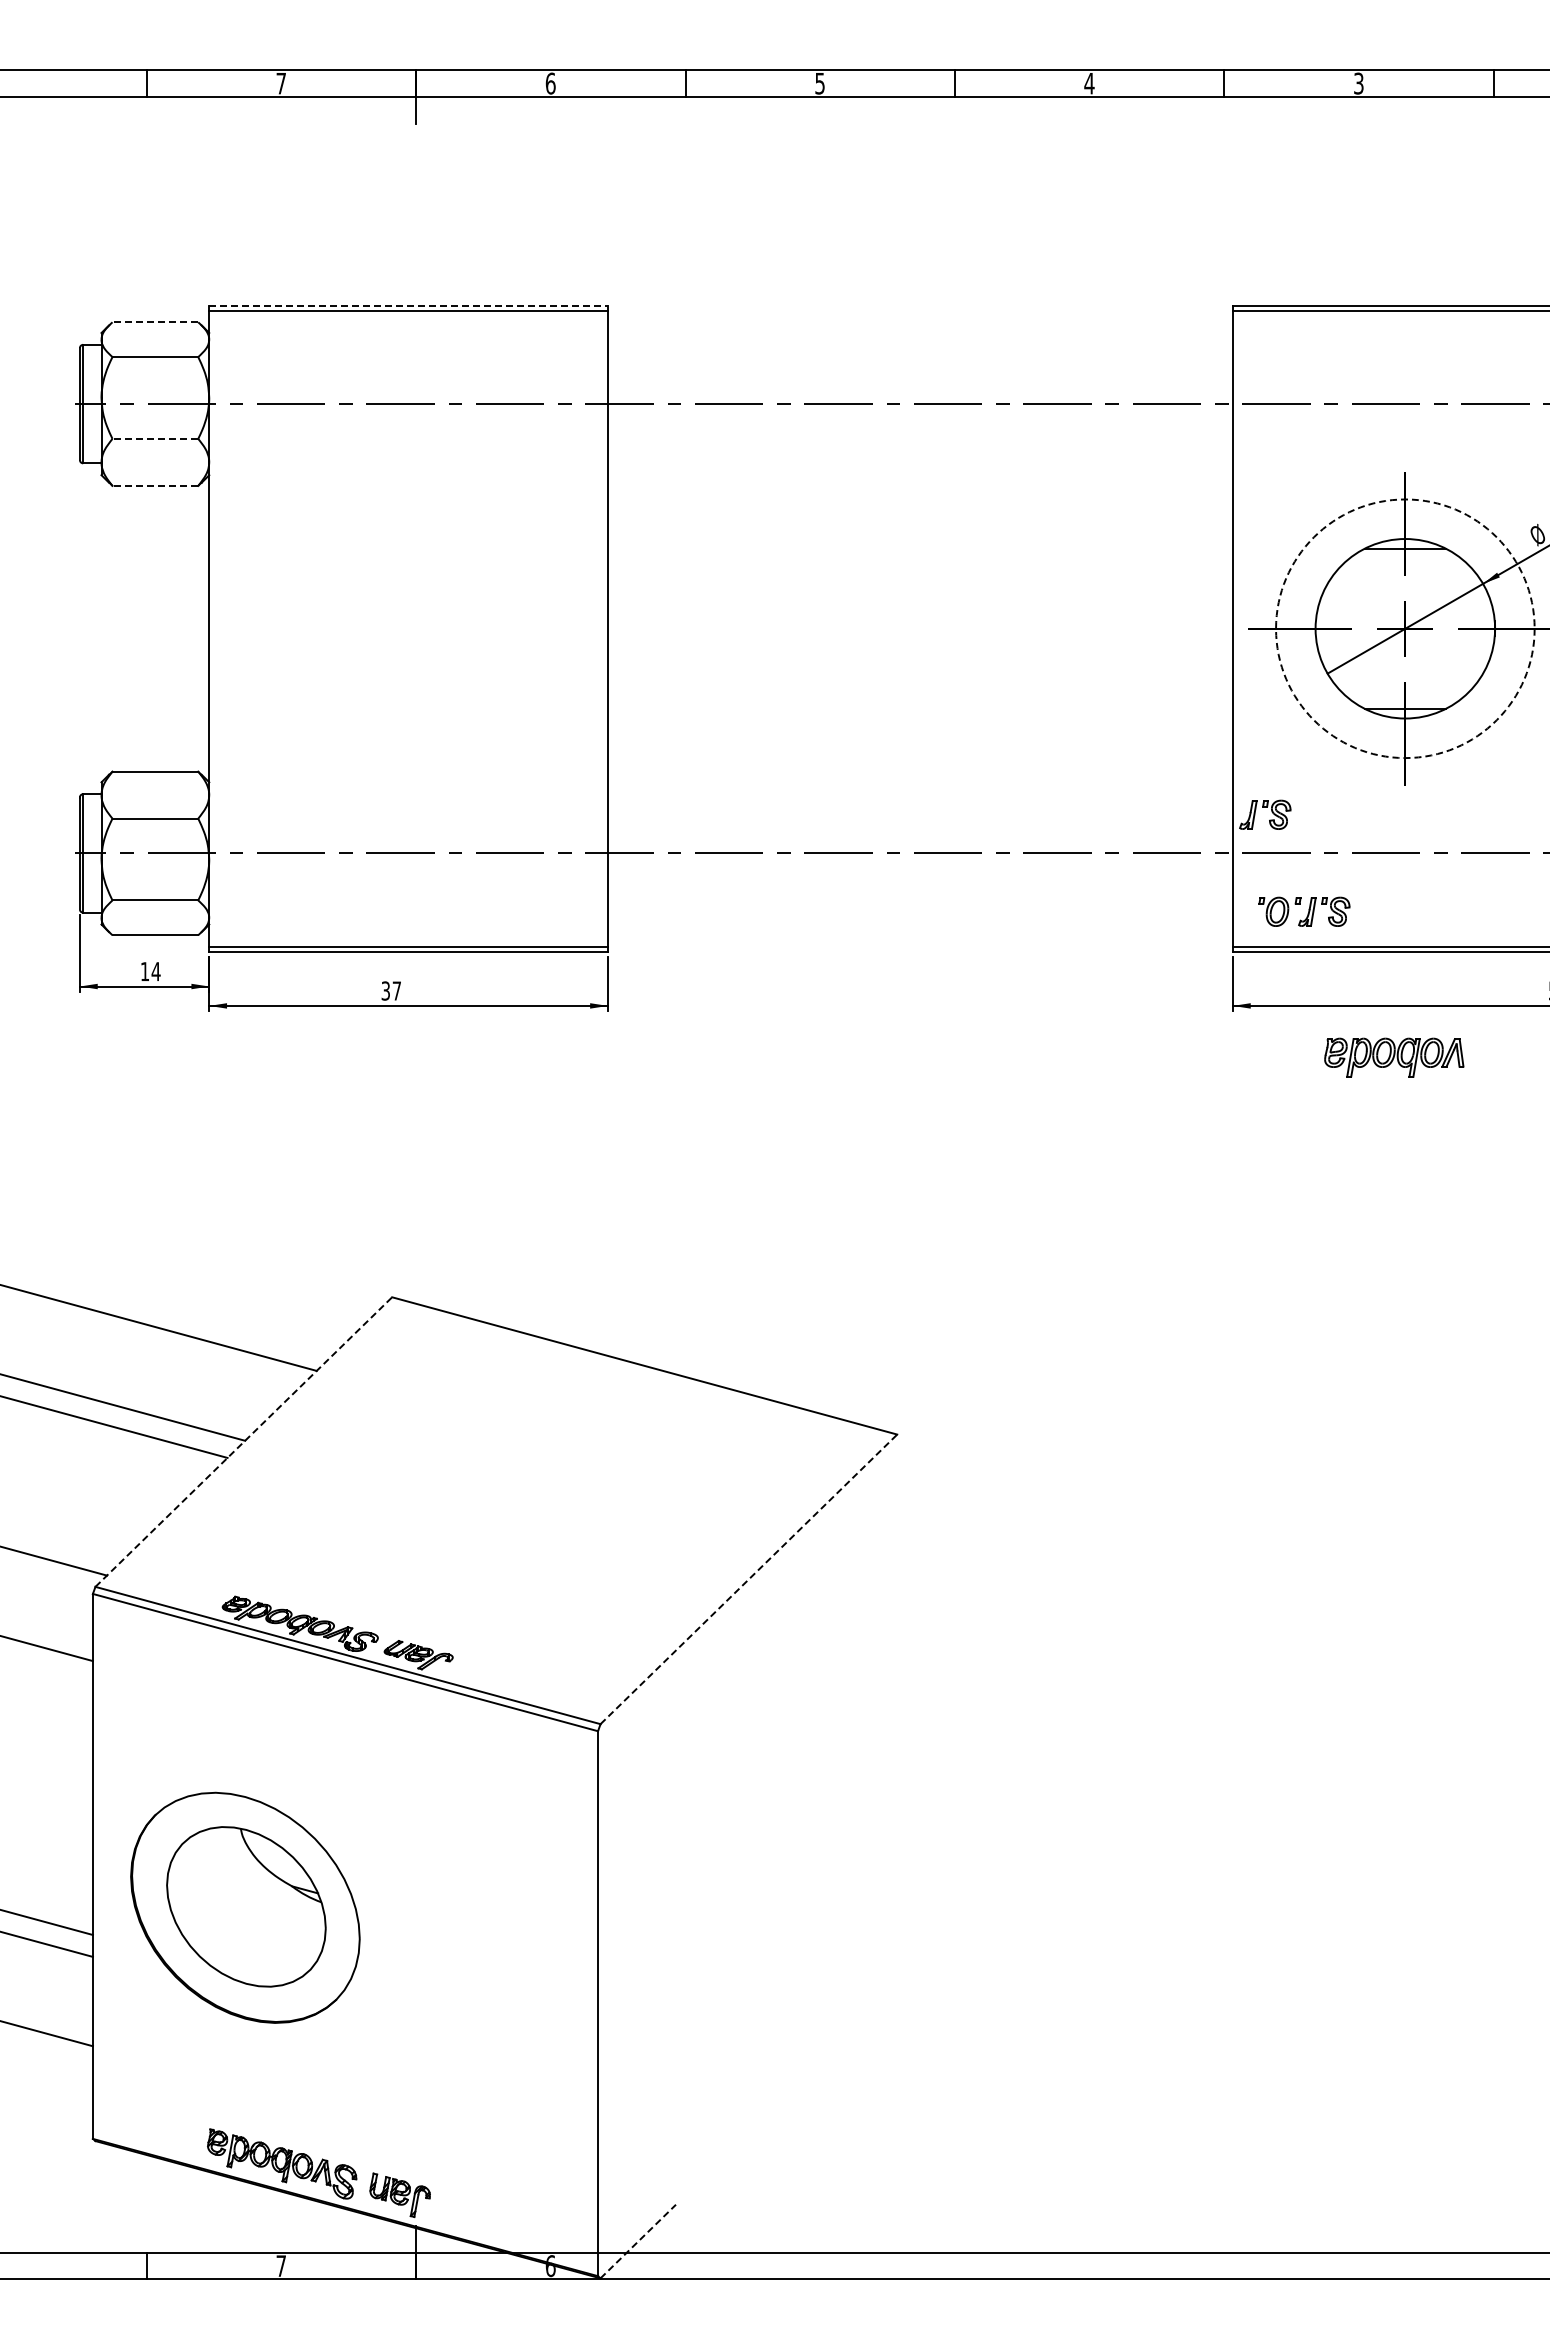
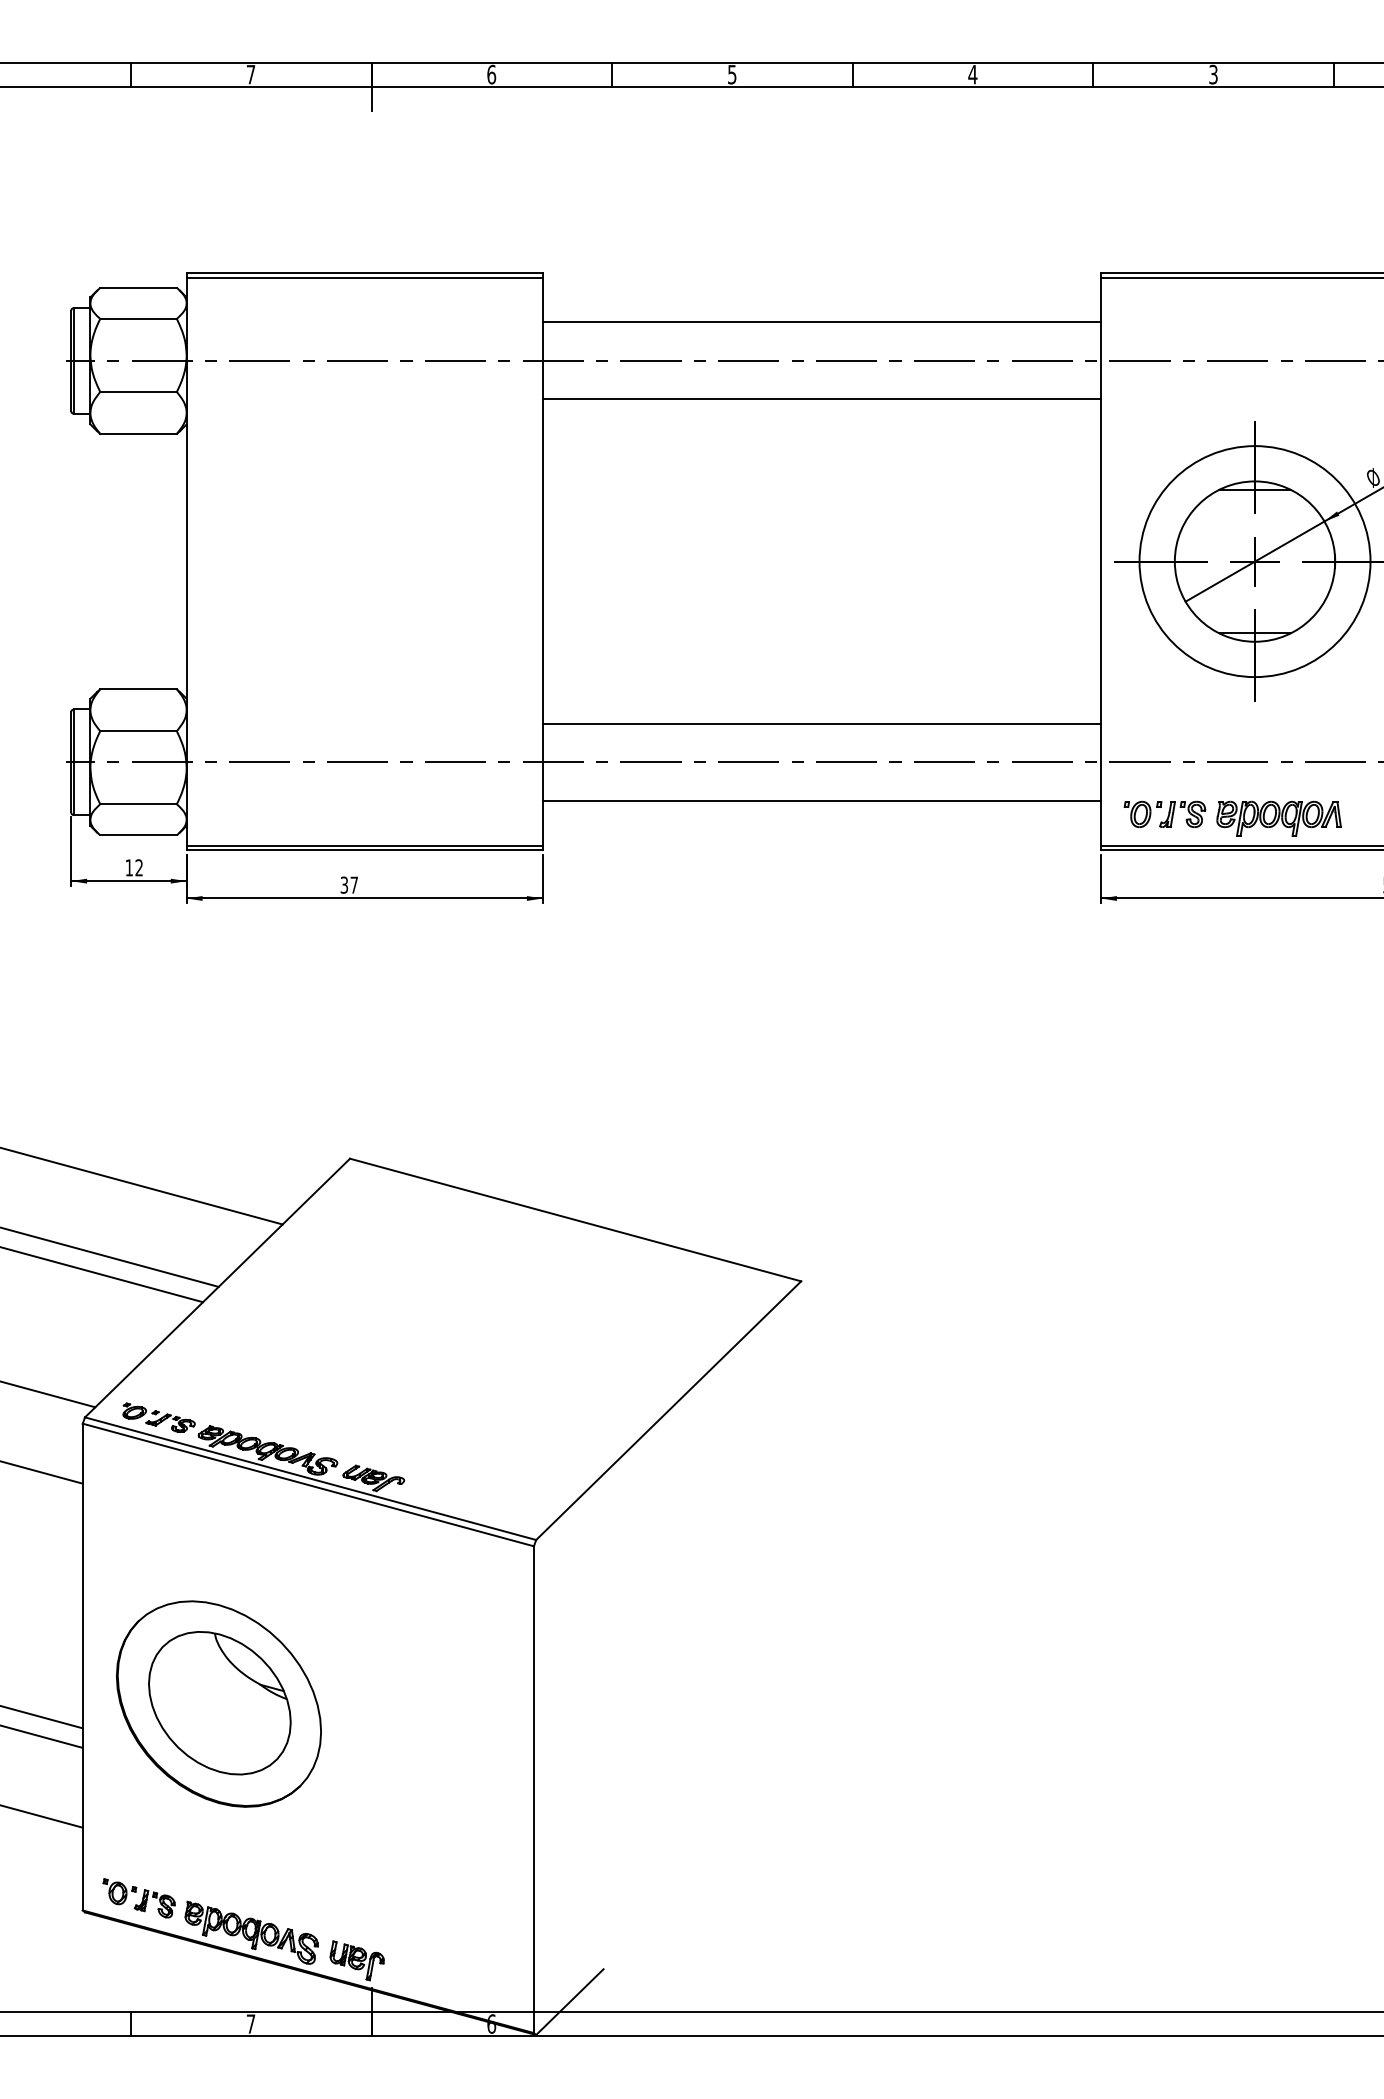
line: (409, 305) -> (365, 272), dashed -> solid
line: (155, 322) -> (138, 288), dashed -> solid
line: (919, 361) -> (821, 322), added
line: (155, 438) -> (138, 391), dashed -> solid
line: (919, 447) -> (821, 399), added
line: (155, 485) -> (138, 433), dashed -> solid
circle: (1405, 628) -> (1255, 561), dashed -> solid
line: (919, 810) -> (821, 723), added
part: (1271, 812) -> (1135, 725), removed
line: (919, 896) -> (821, 800), added
text: (155, 971) -> (138, 867), 14 -> 12
part: (1394, 1057) -> (1279, 818), moved
line: (244, 1441) -> (218, 1287), dashed -> solid
line: (749, 1579) -> (669, 1410), dashed -> solid
part: (178, 1587) -> (159, 1417), added
part: (155, 2124) -> (138, 1897), added
line: (638, 2241) -> (570, 2002), dashed -> solid

